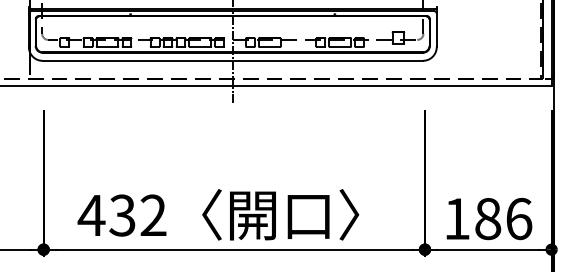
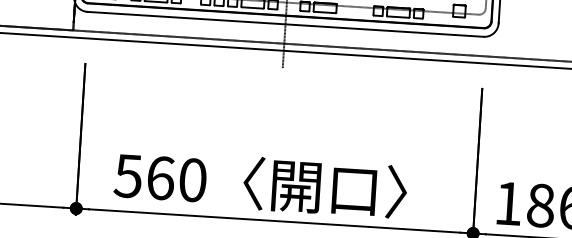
text: (121, 215) -> (159, 178), 432 -> 560

